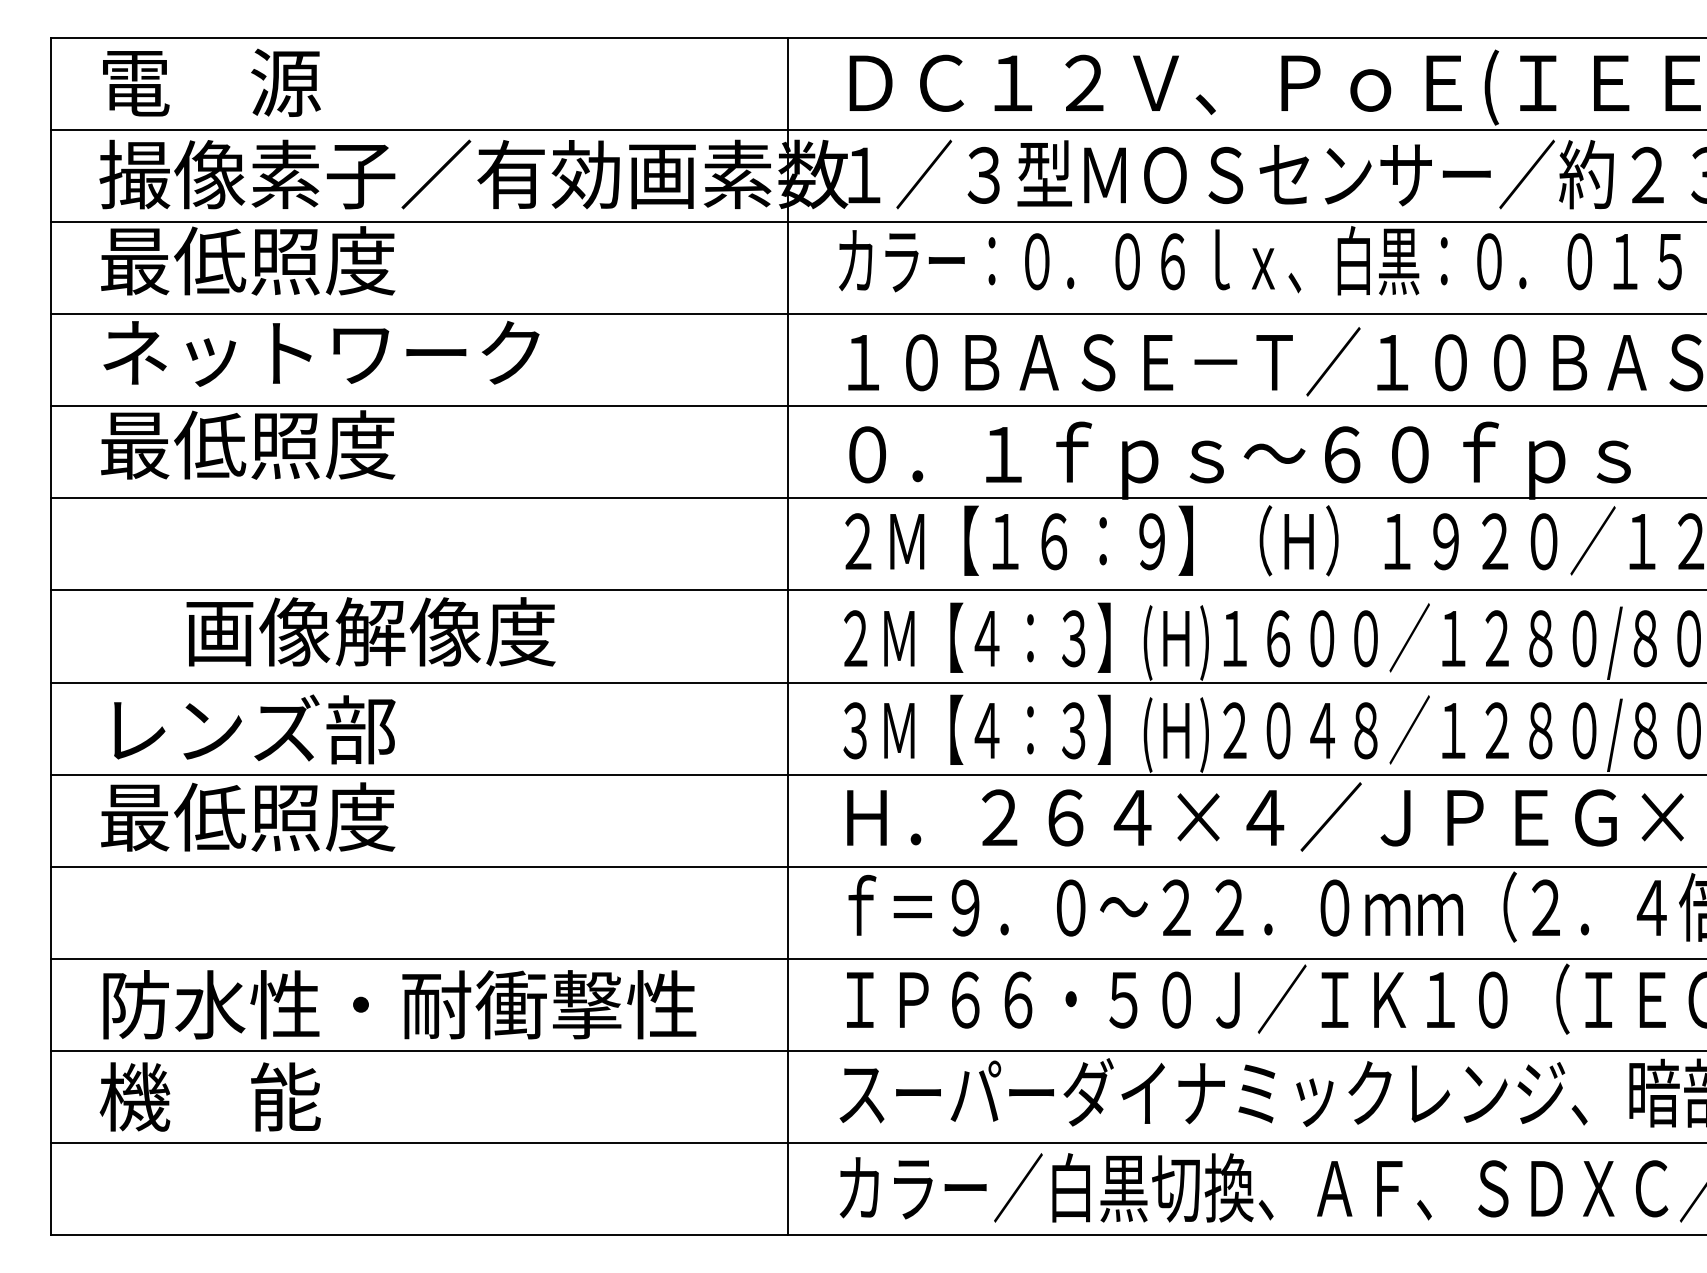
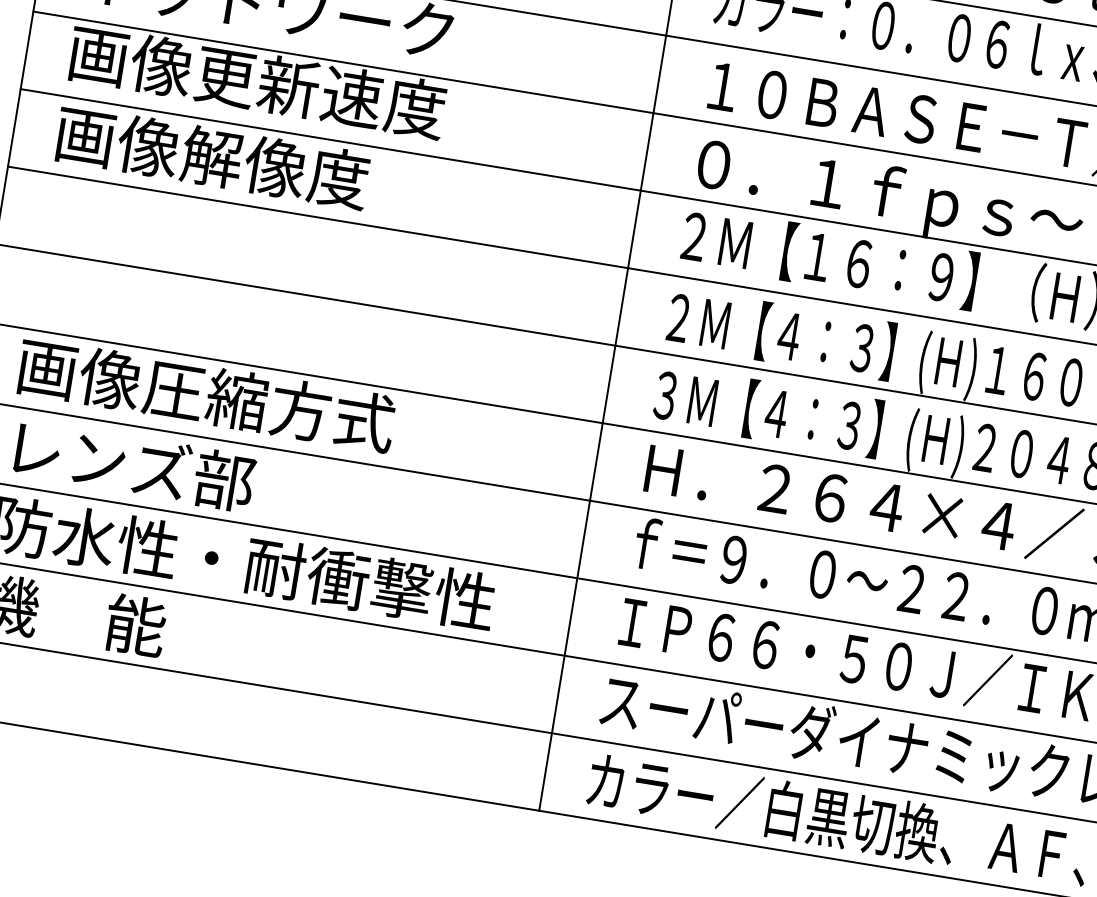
text: (323, 444) -> (257, 81), 最低照度 -> 画像更新速度
text: (370, 631) -> (212, 156), moved
text: (254, 729) -> (134, 465), moved
text: (323, 816) -> (206, 394), 最低照度 -> 画像圧縮方式

